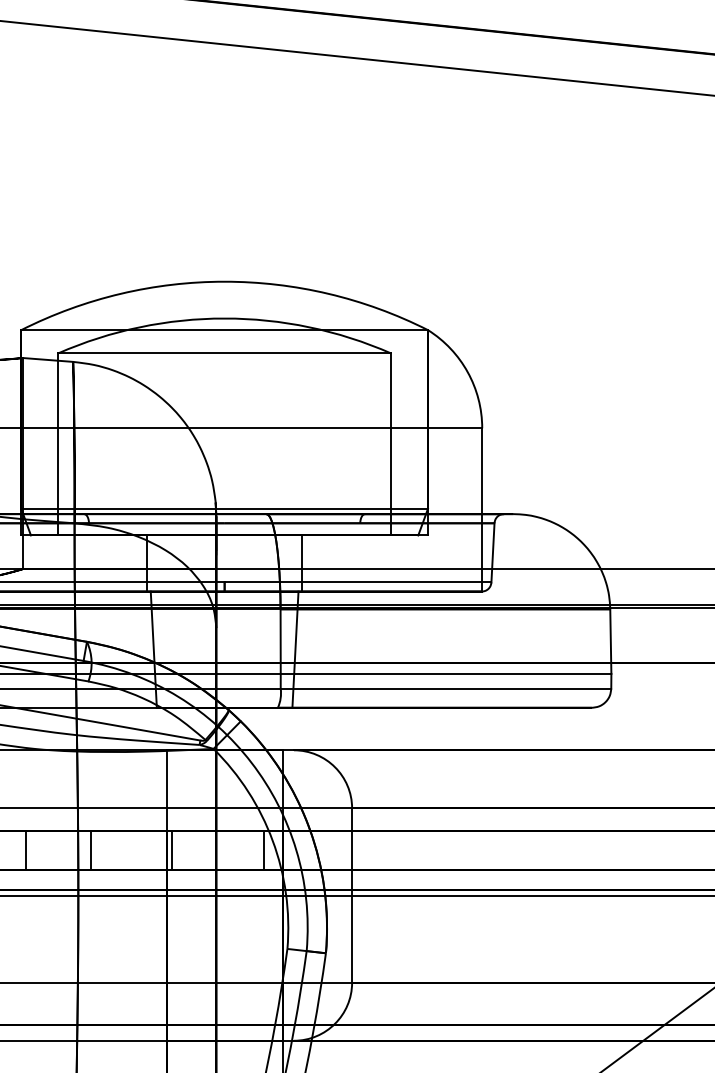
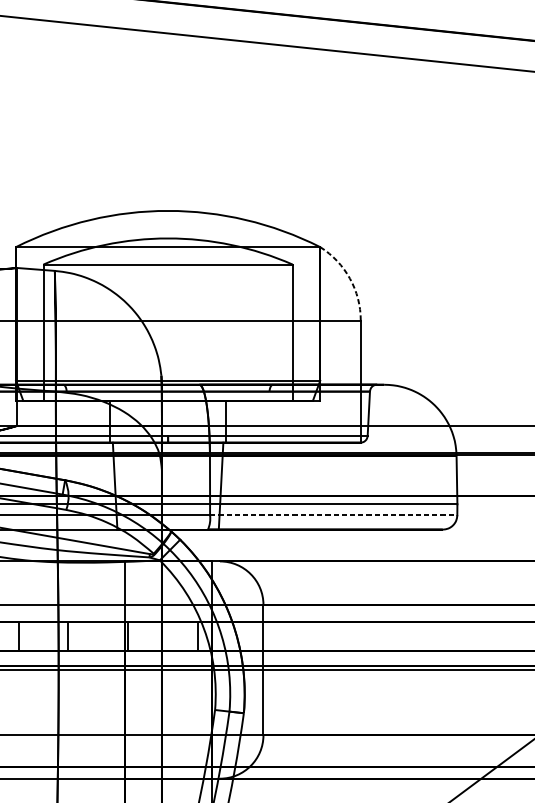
arc: (467, 372) -> (349, 278), solid -> dashed
line: (446, 688) -> (334, 515), solid -> dashed

